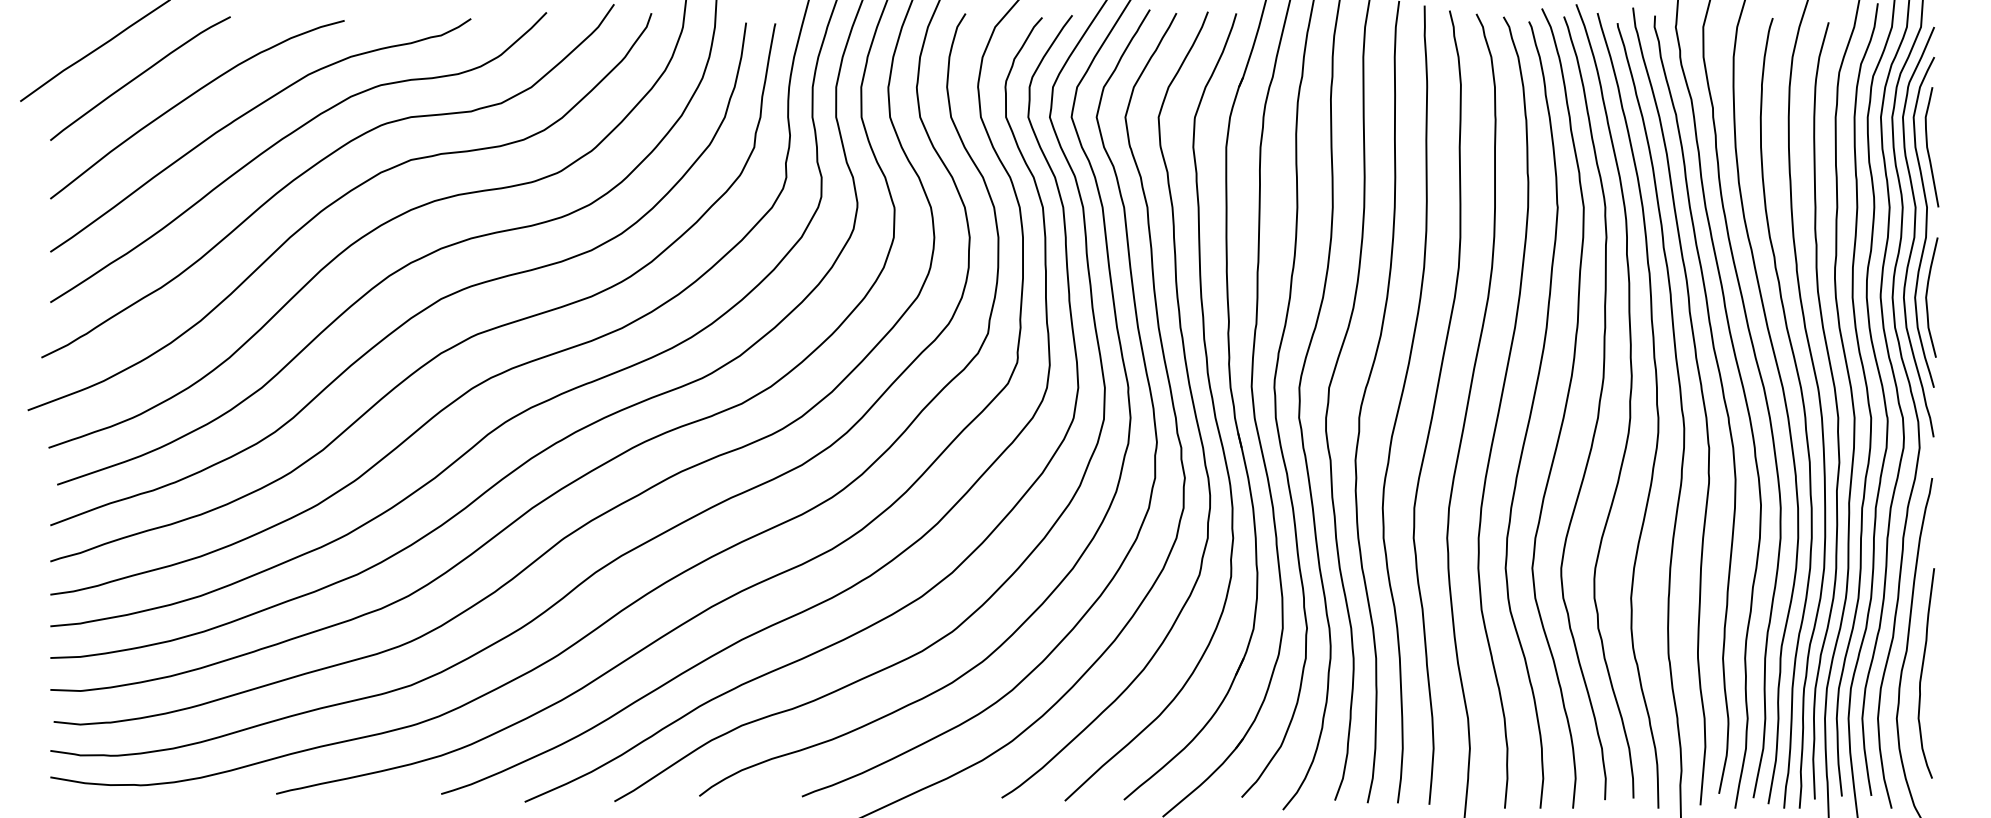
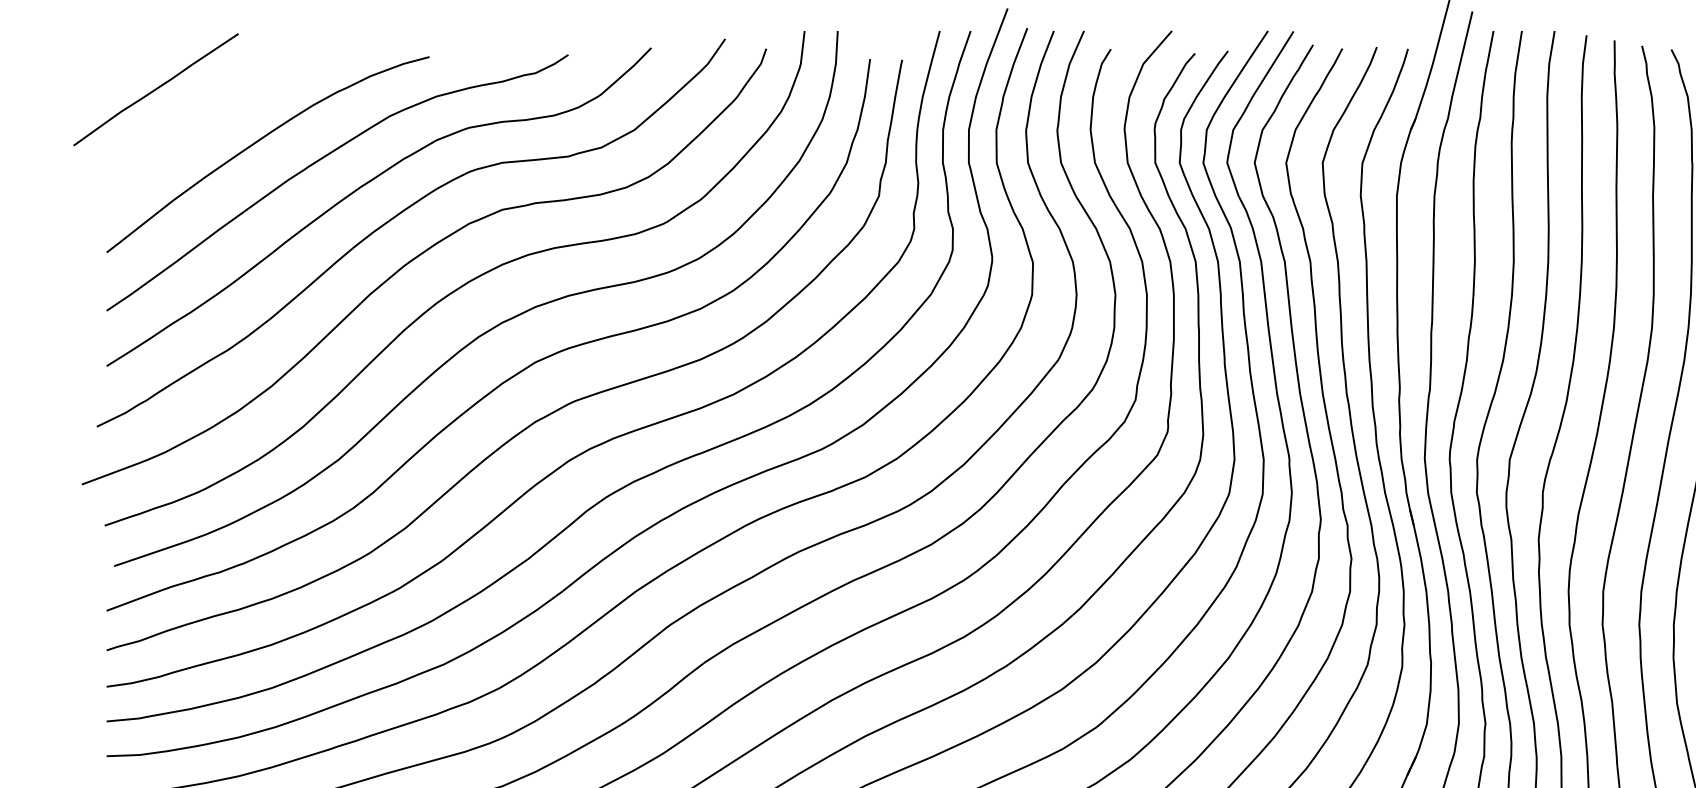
curve: (139, 76) -> (204, 118), removed

